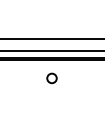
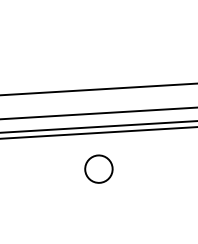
circle: (51, 78) -> (97, 169), size x1.43

